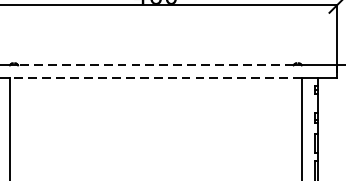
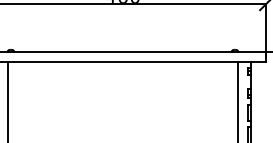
line: (155, 65) -> (122, 51), dashed -> solid
line: (155, 77) -> (122, 61), dashed -> solid

